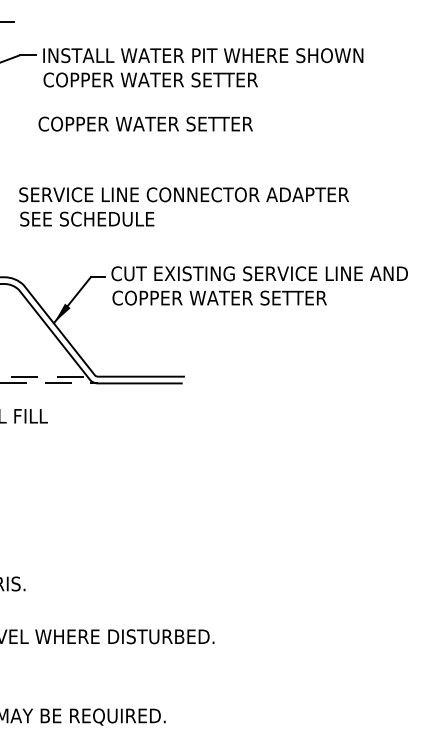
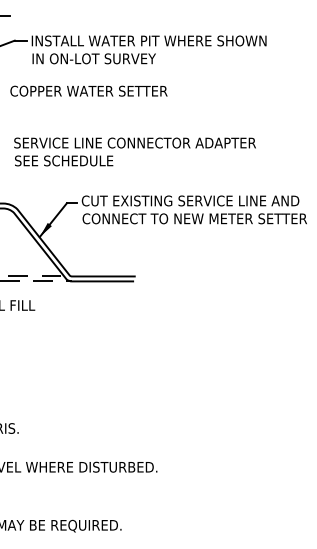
text: (150, 79) -> (110, 58), COPPER WATER SETTER -> IN ON-LOT SURVEY
text: (145, 123) -> (88, 90), moved
text: (278, 297) -> (204, 218), COPPER WATER SETTER -> CONNECT TO NEW METER SETTER

